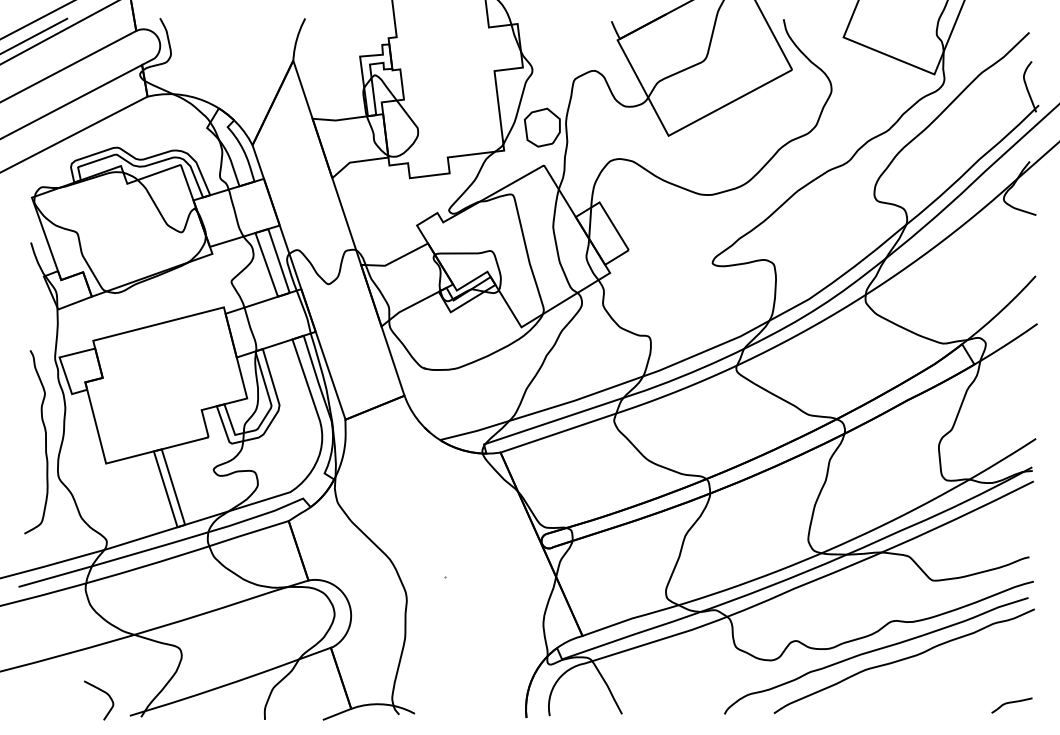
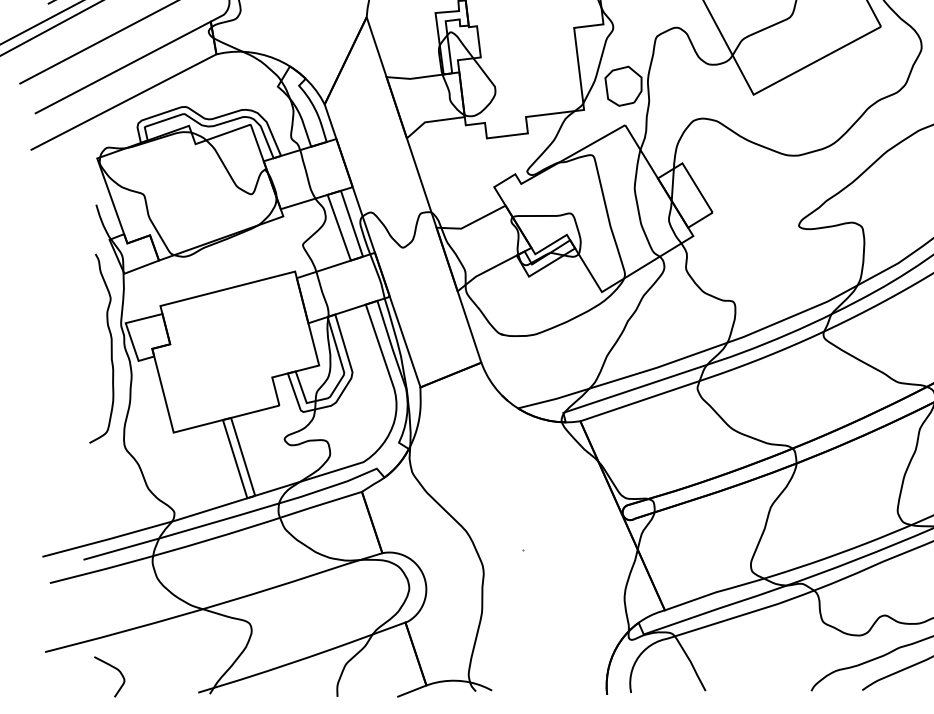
curve: (45, 442) -> (111, 349), moved
curve: (103, 692) -> (114, 668), moved

